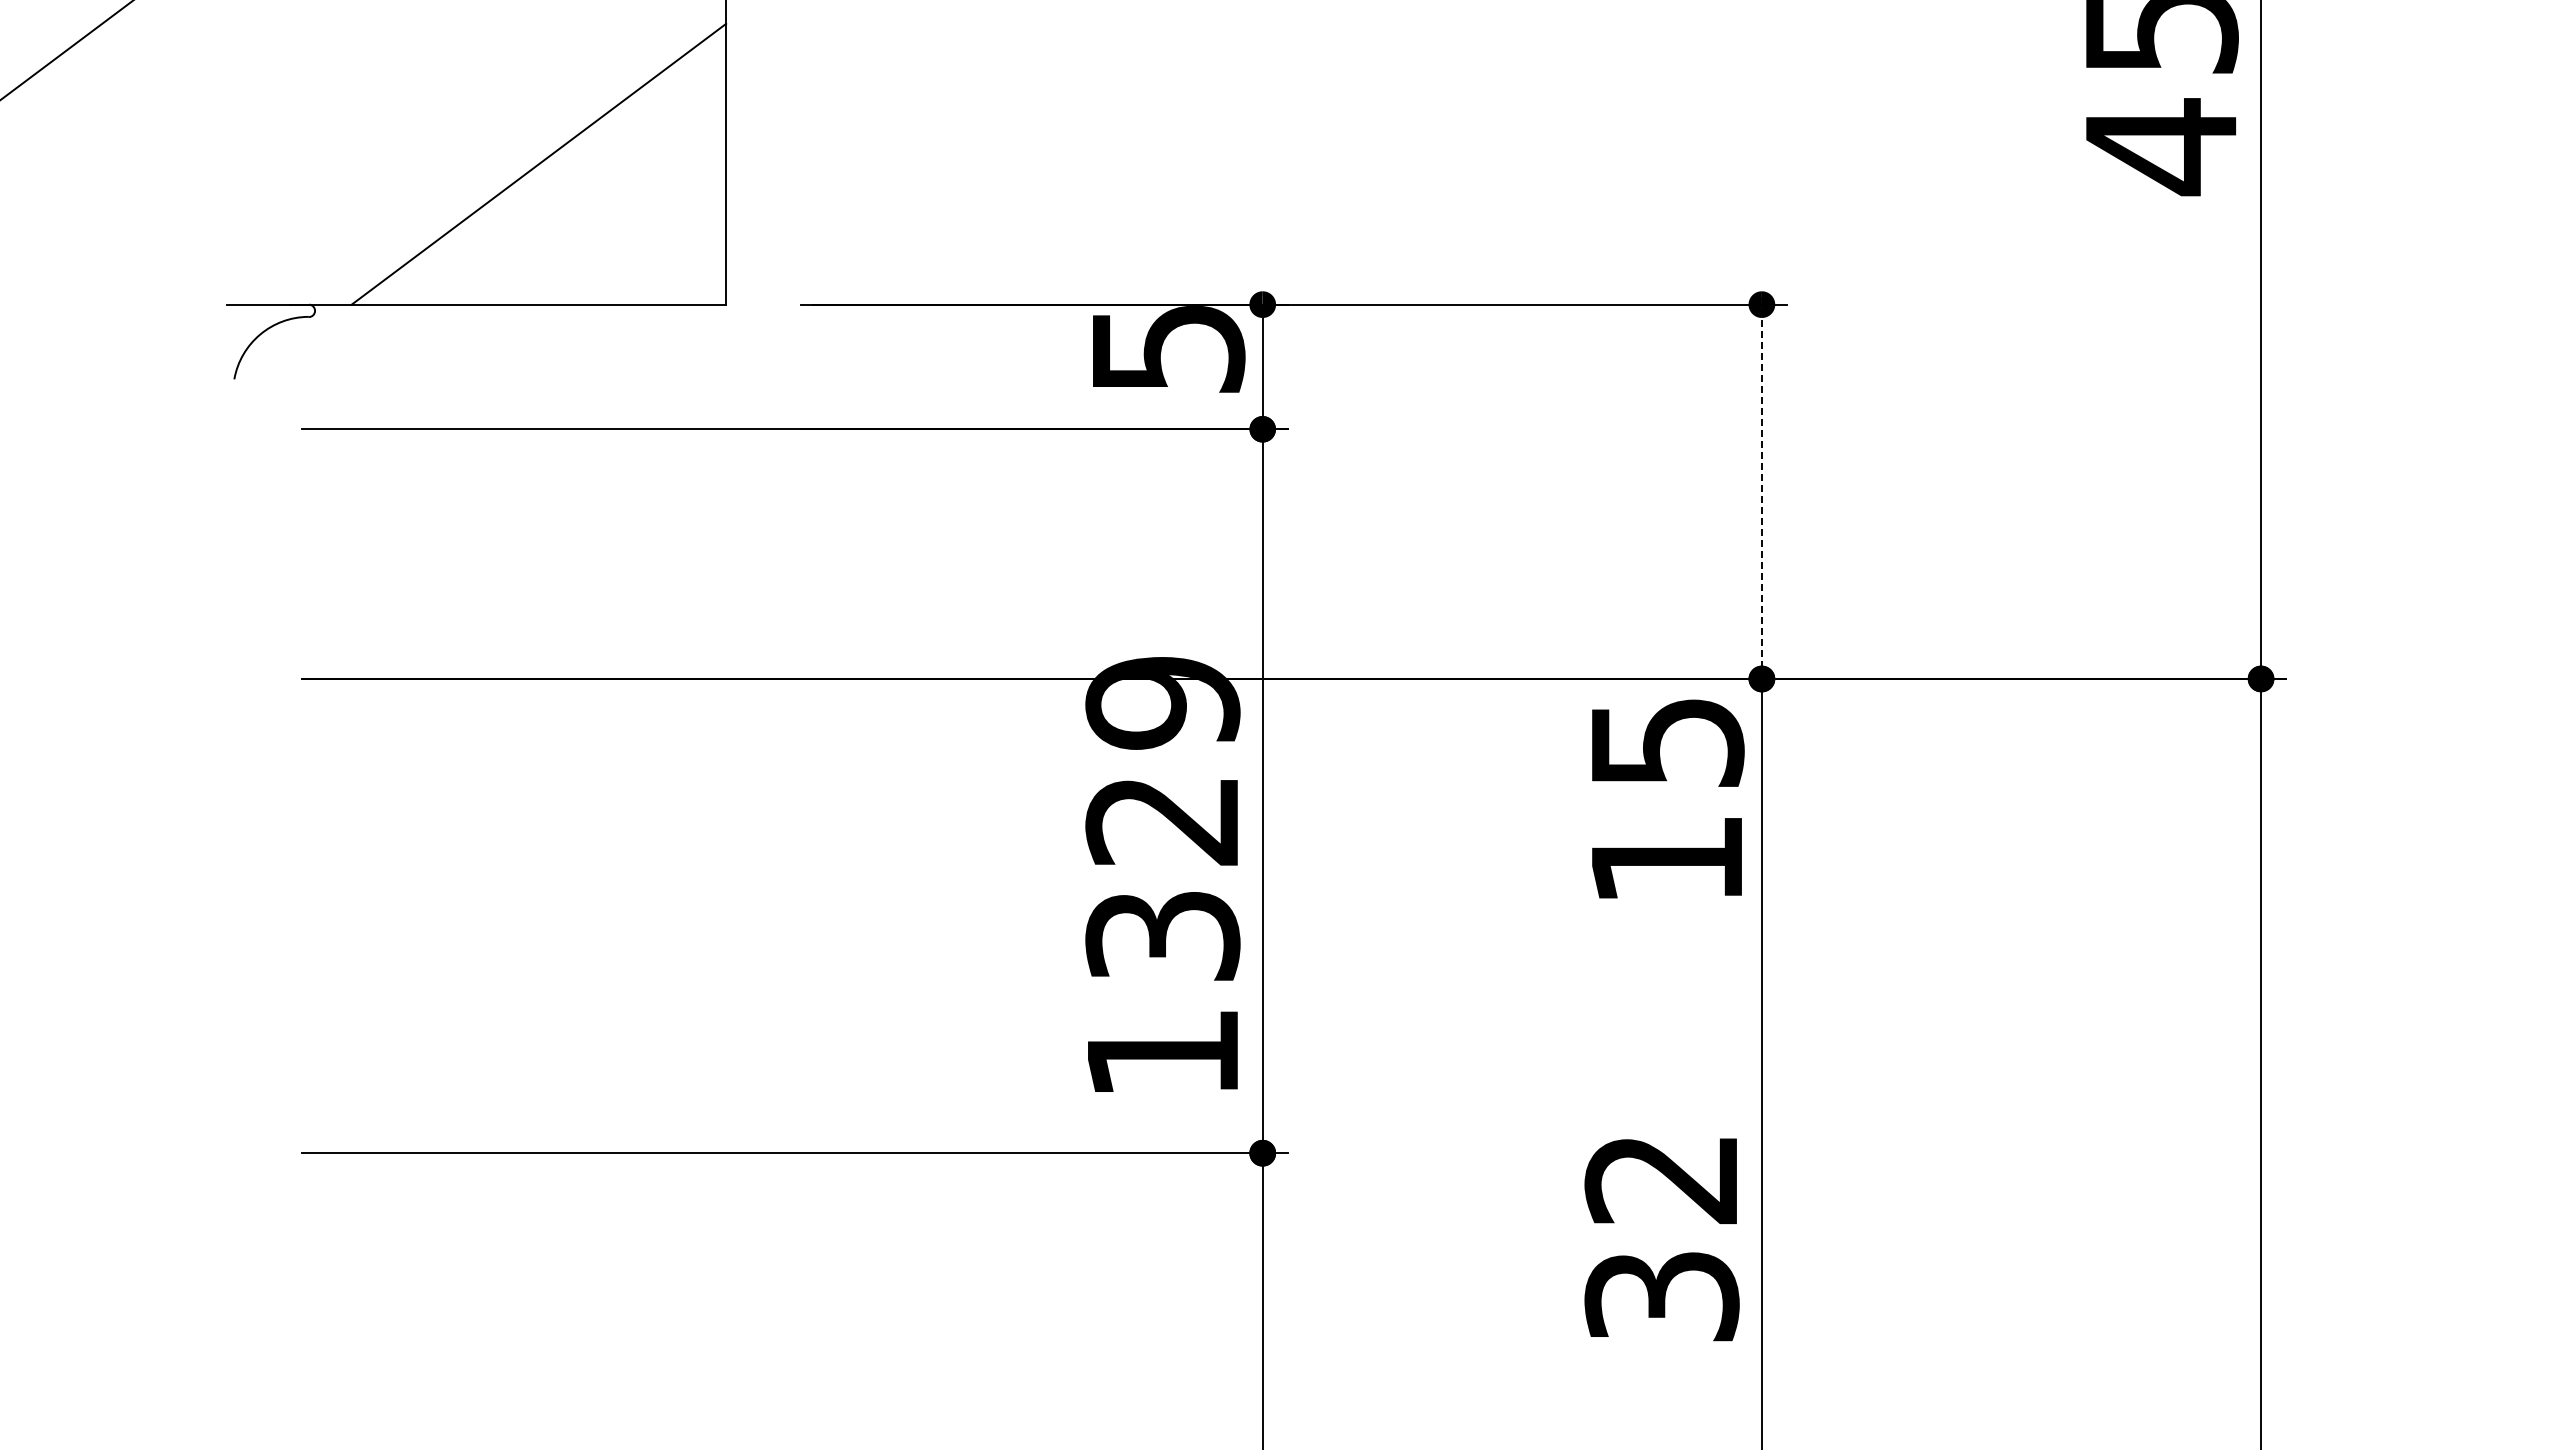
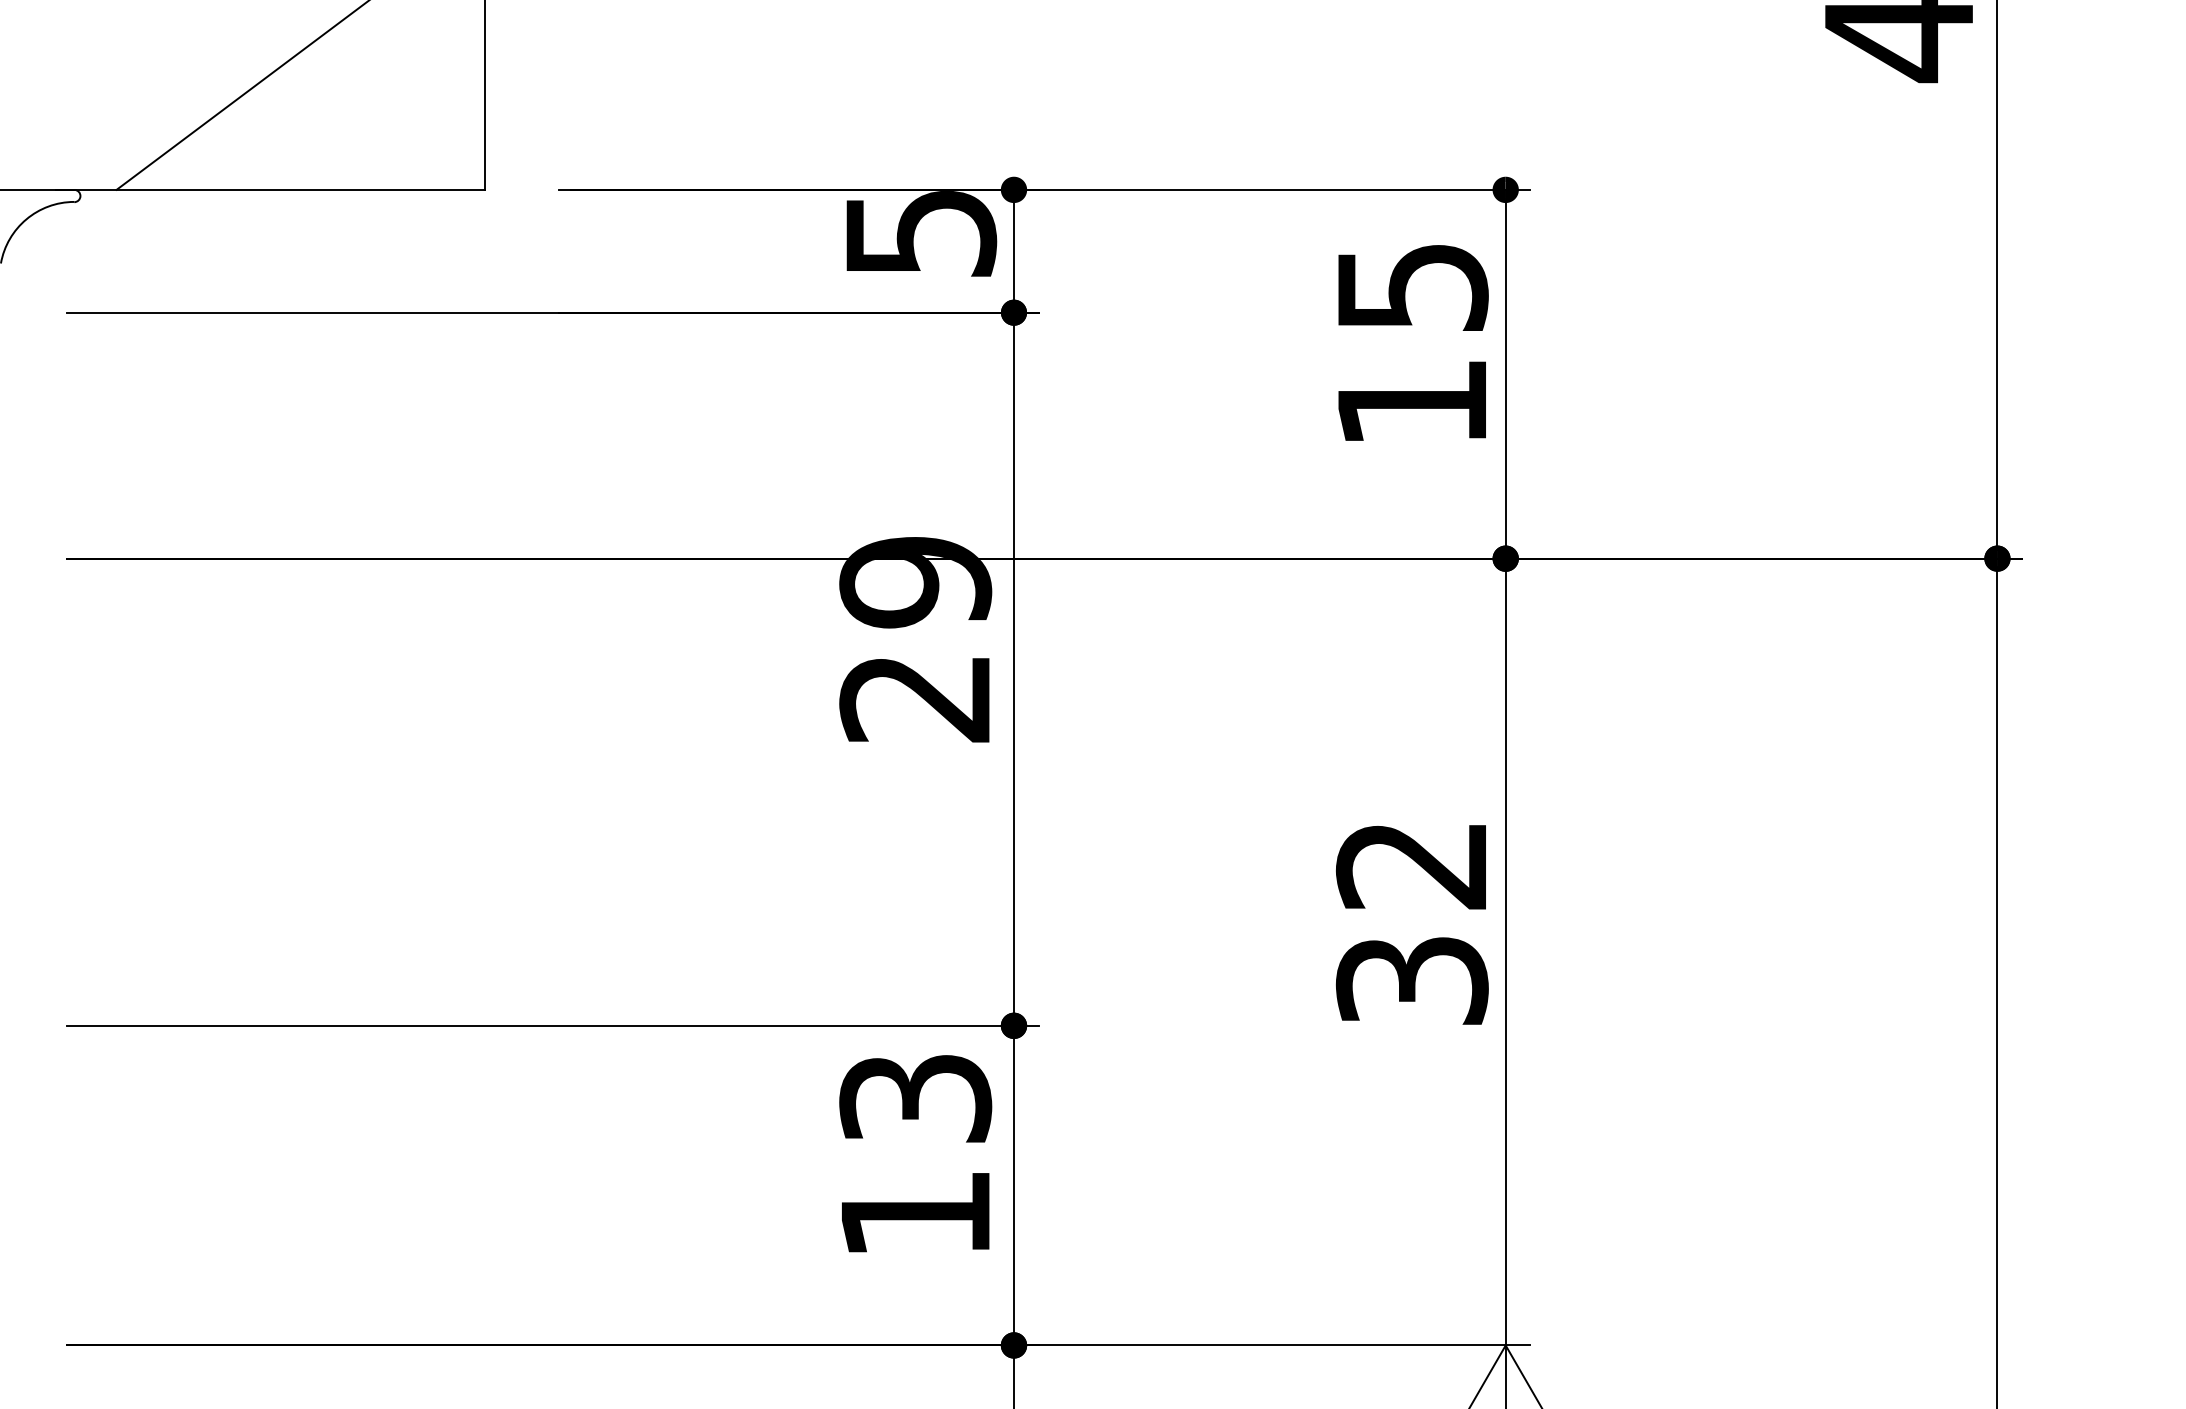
line: (1761, 491) -> (1505, 373), dashed -> solid
text: (1668, 798) -> (1413, 342), moved
text: (1162, 991) -> (915, 1153), moved
text: (1661, 1239) -> (1411, 924), moved

